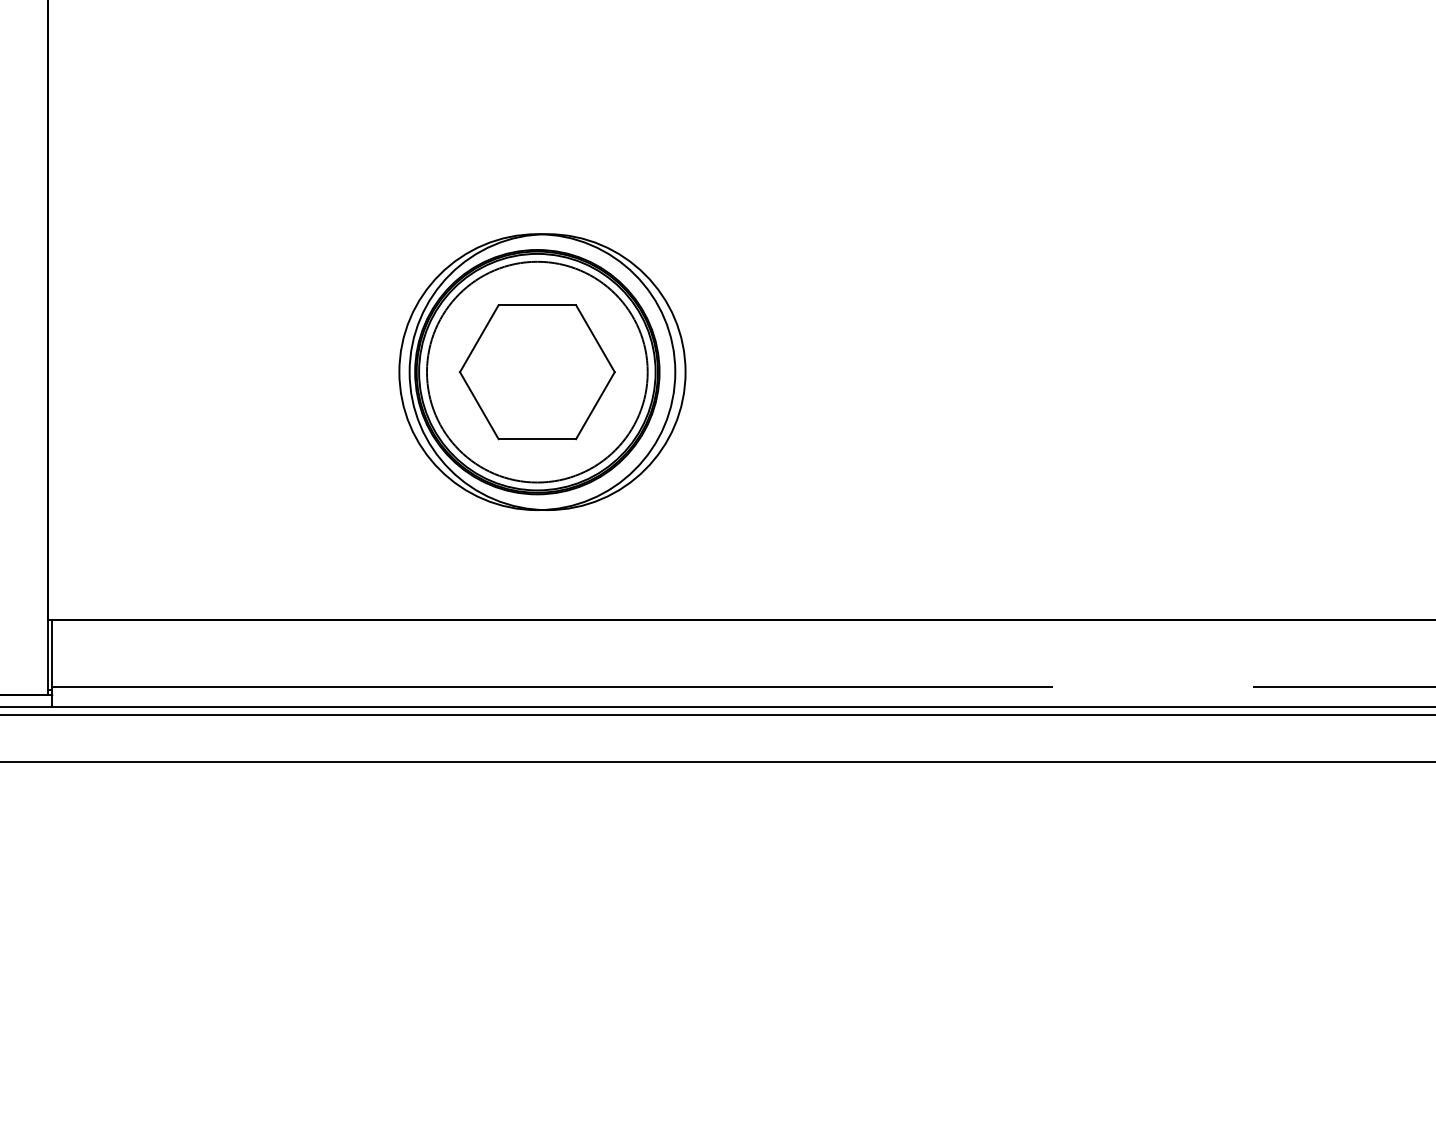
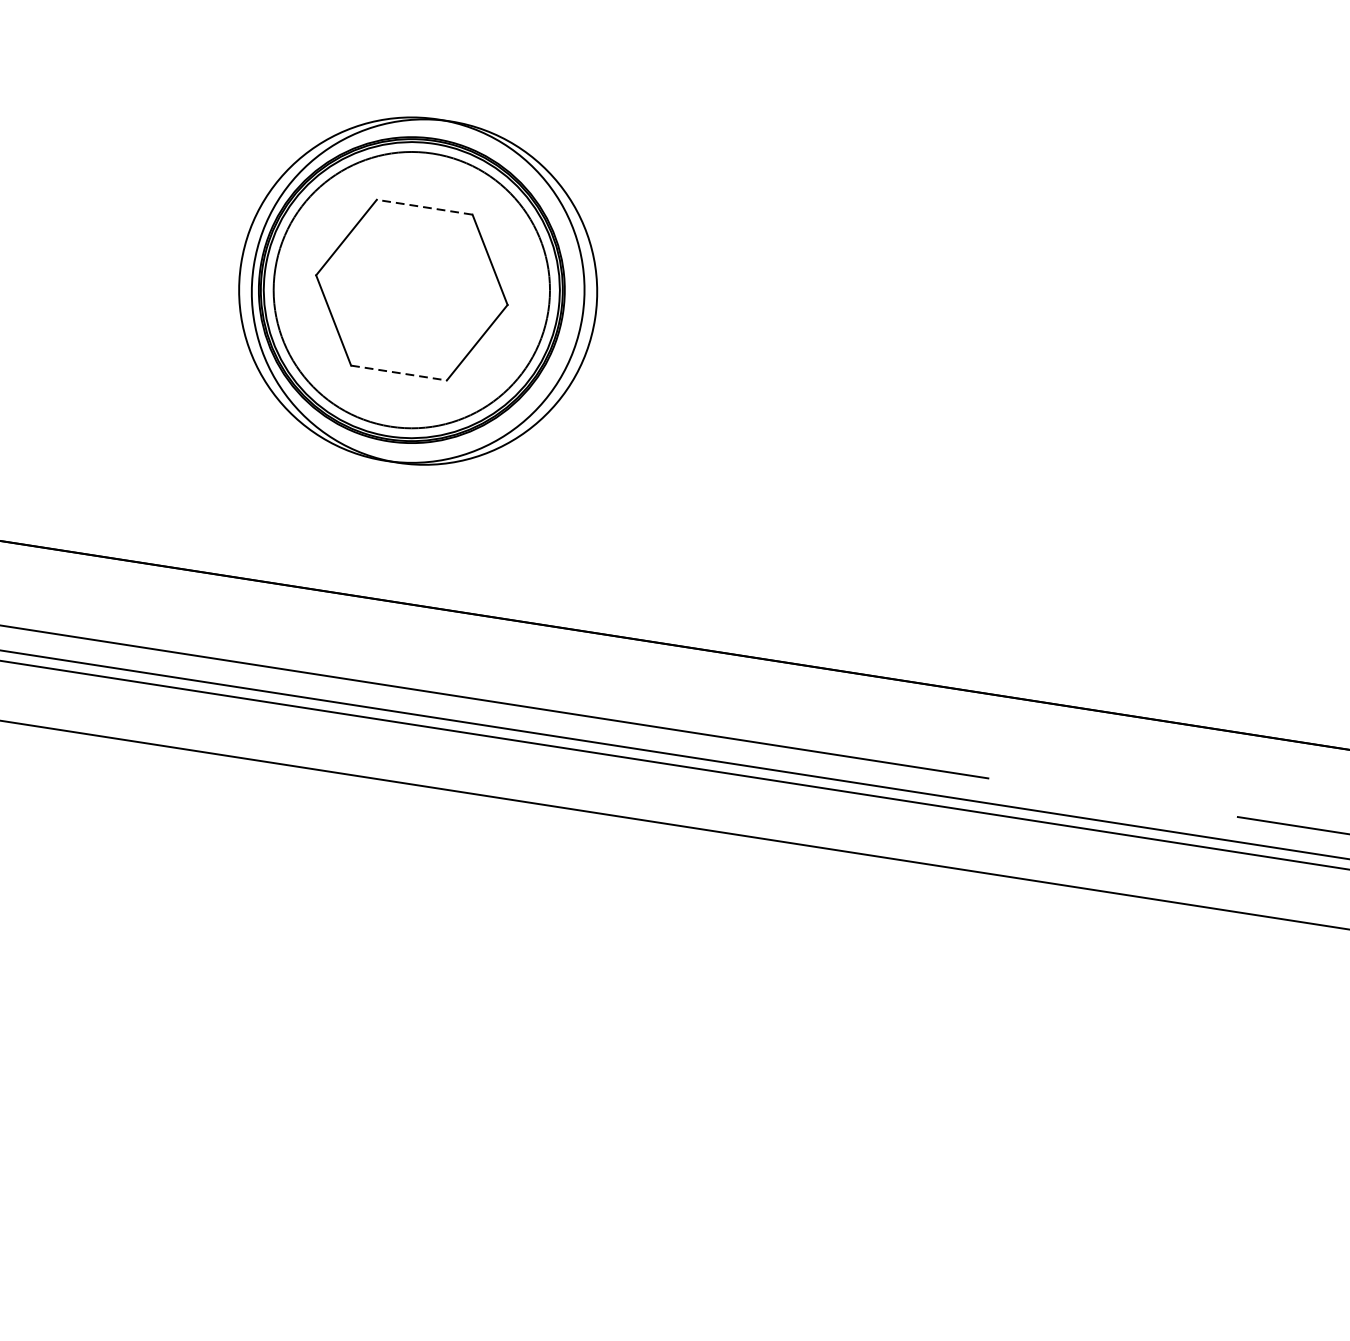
line: (537, 305) -> (424, 207), solid -> dashed
line: (537, 439) -> (399, 373), solid -> dashed

